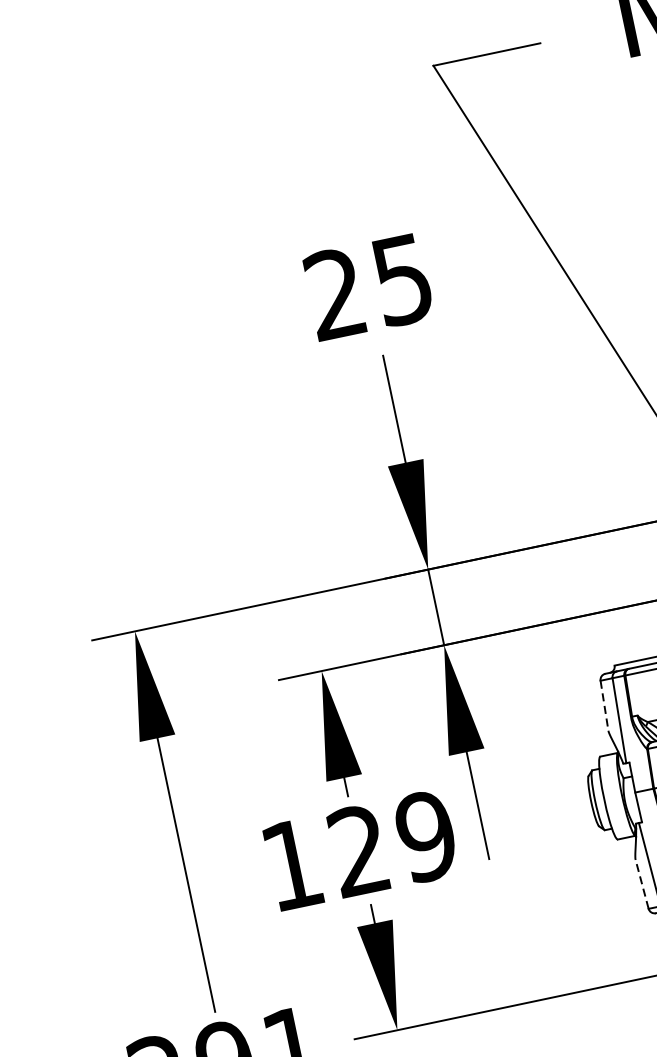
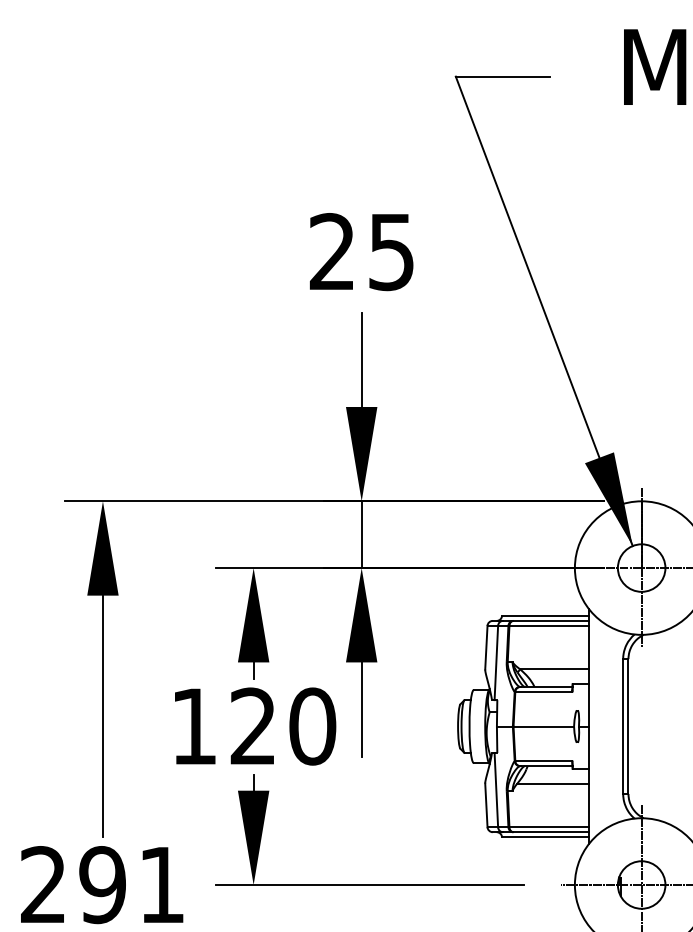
line: (604, 705) -> (486, 647), dashed -> solid
text: (426, 836) -> (312, 726), 129 -> 120
line: (642, 884) -> (486, 805), dashed -> solid

